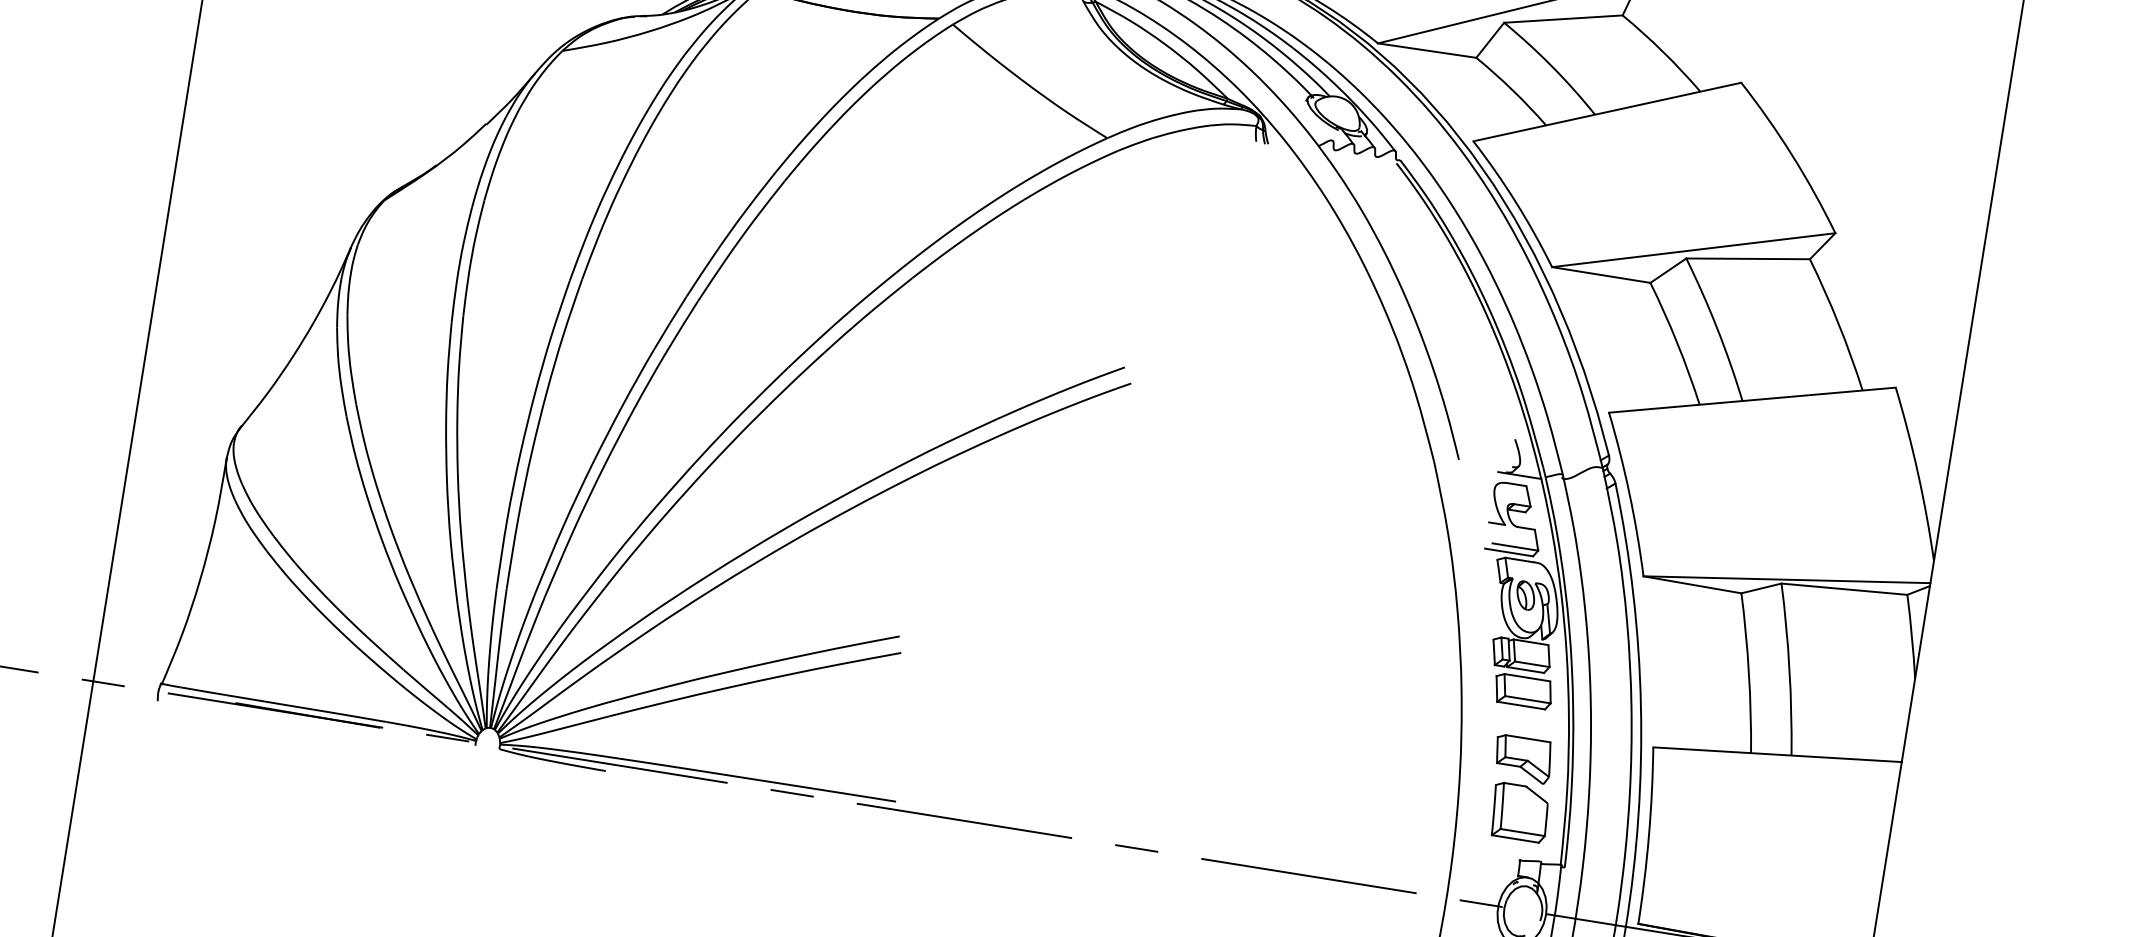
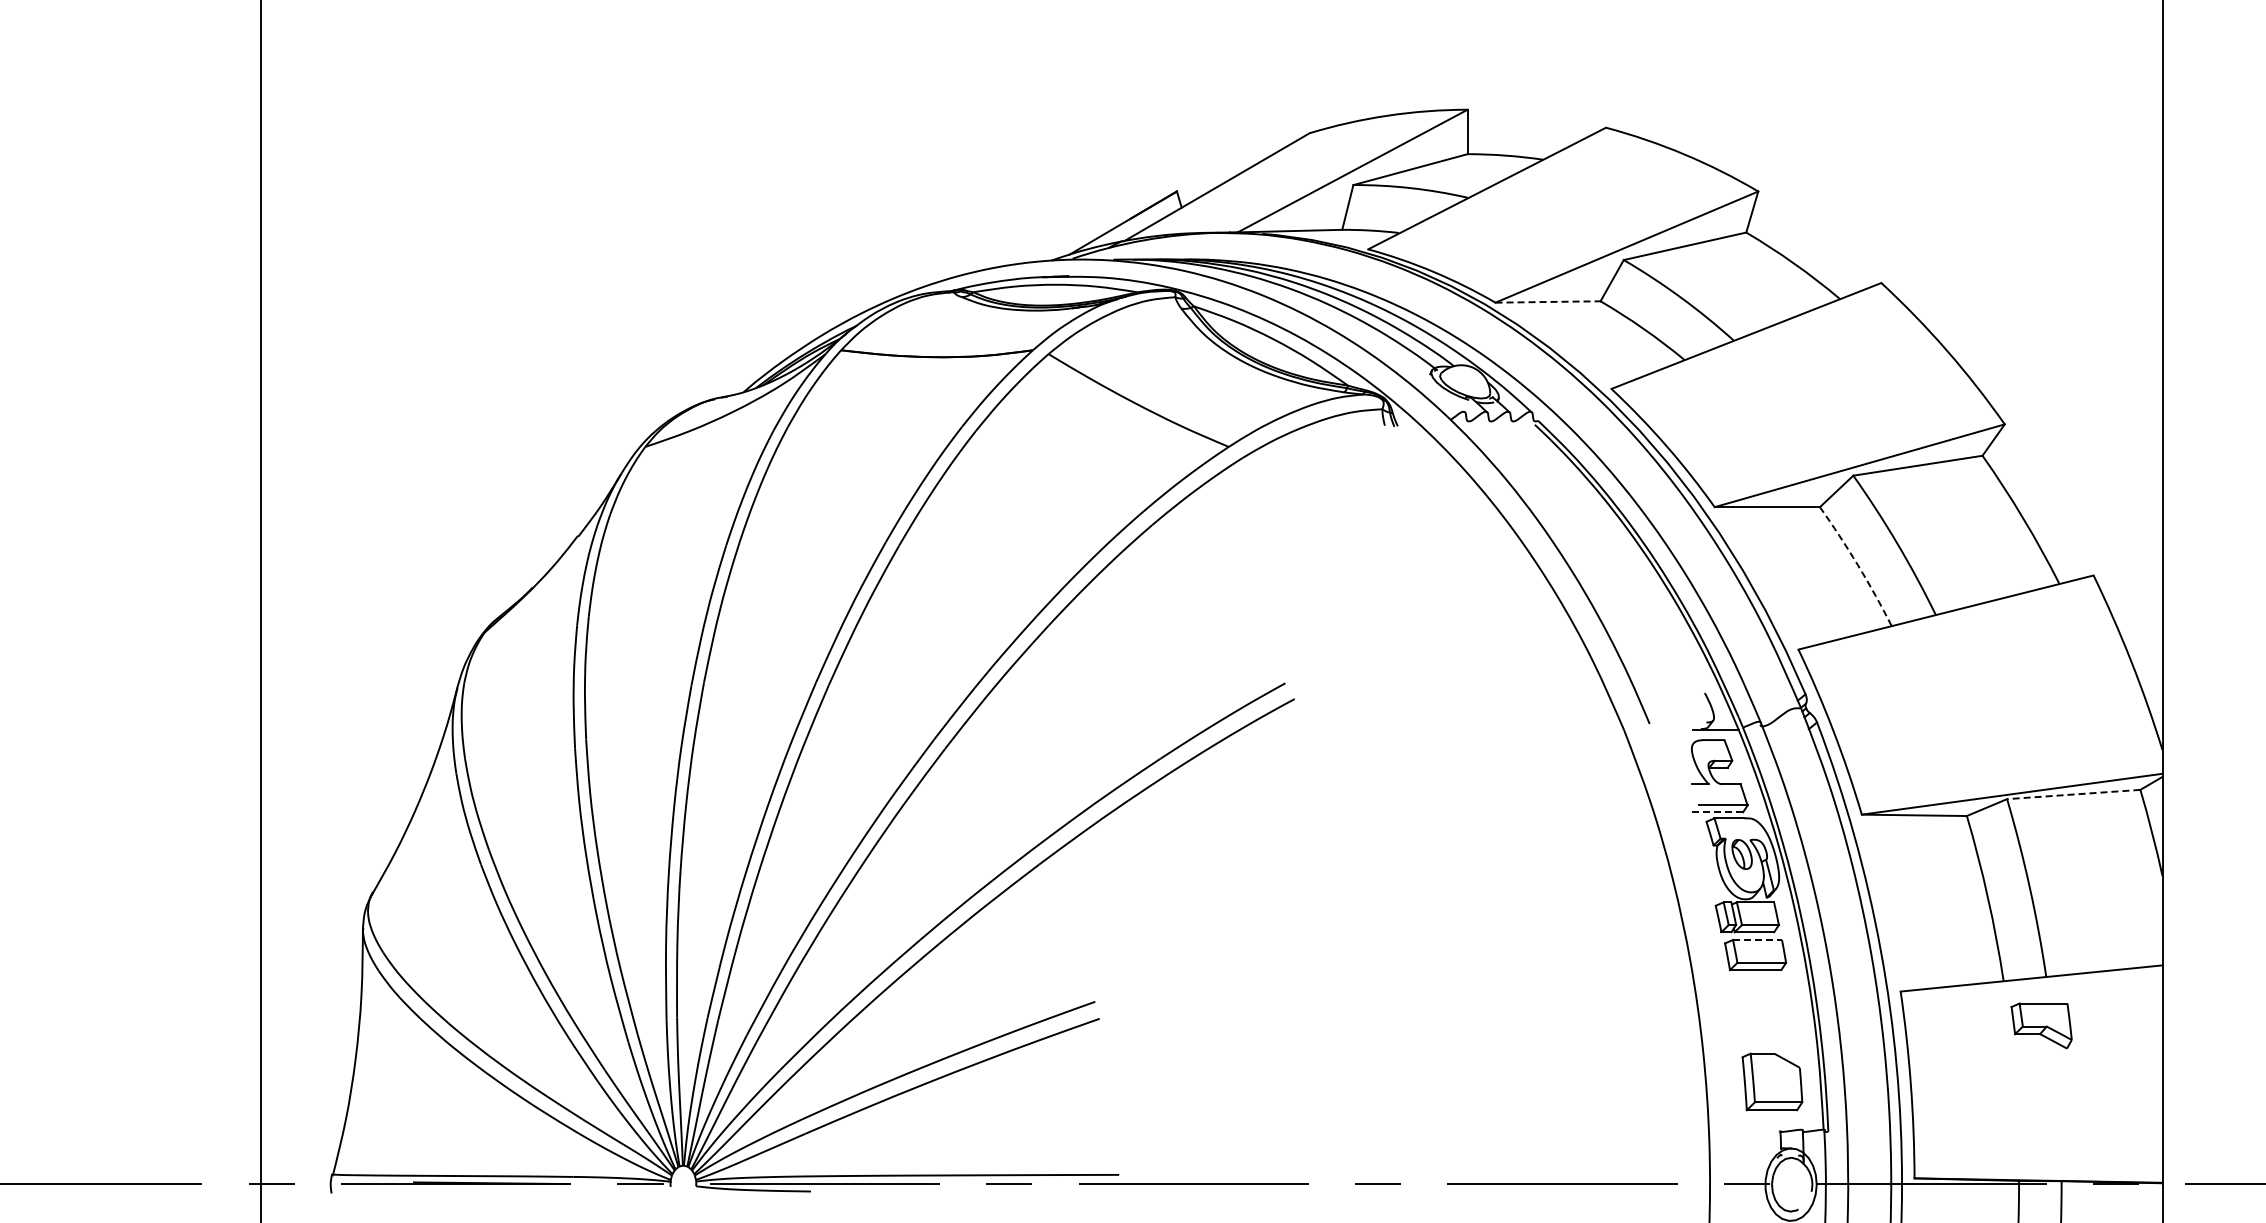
line: (1427, 50) -> (1548, 301), solid -> dashed
arc: (1676, 342) -> (1857, 565), solid -> dashed
line: (1509, 552) -> (1717, 812), solid -> dashed
line: (1844, 589) -> (2073, 794), solid -> dashed
line: (1528, 677) -> (1758, 939), solid -> dashed
part: (1522, 758) -> (2041, 1025), moved

